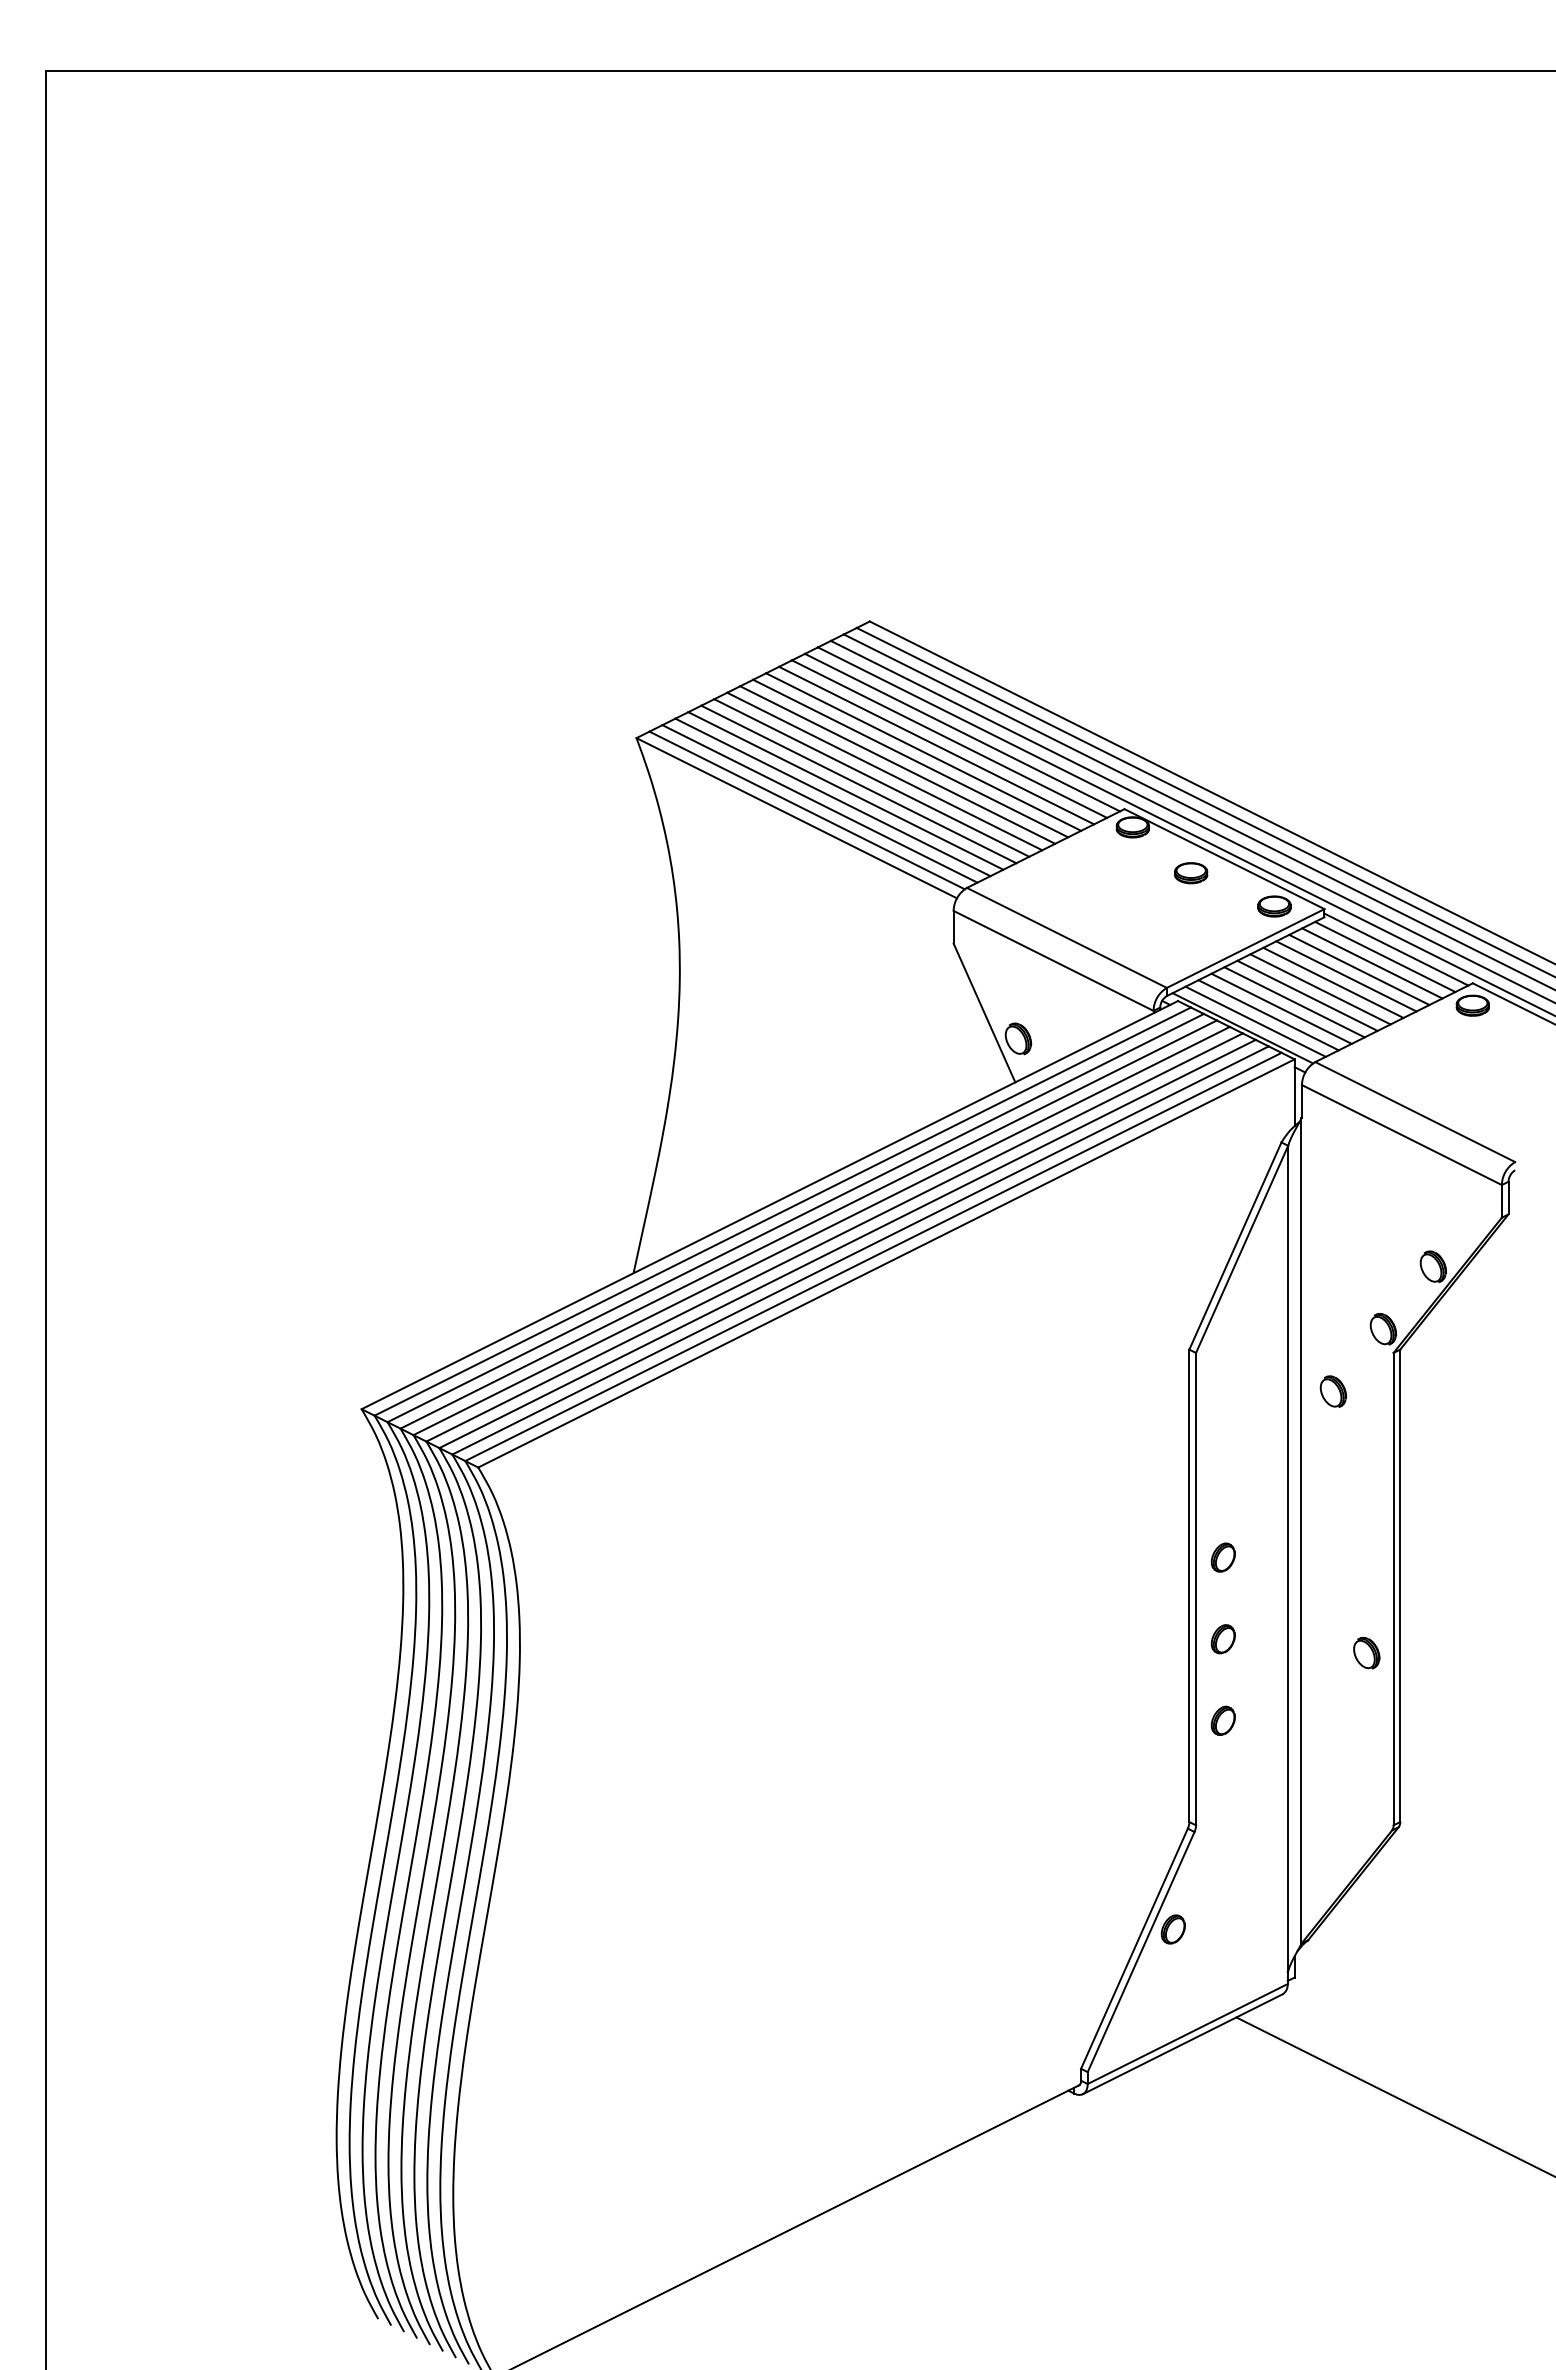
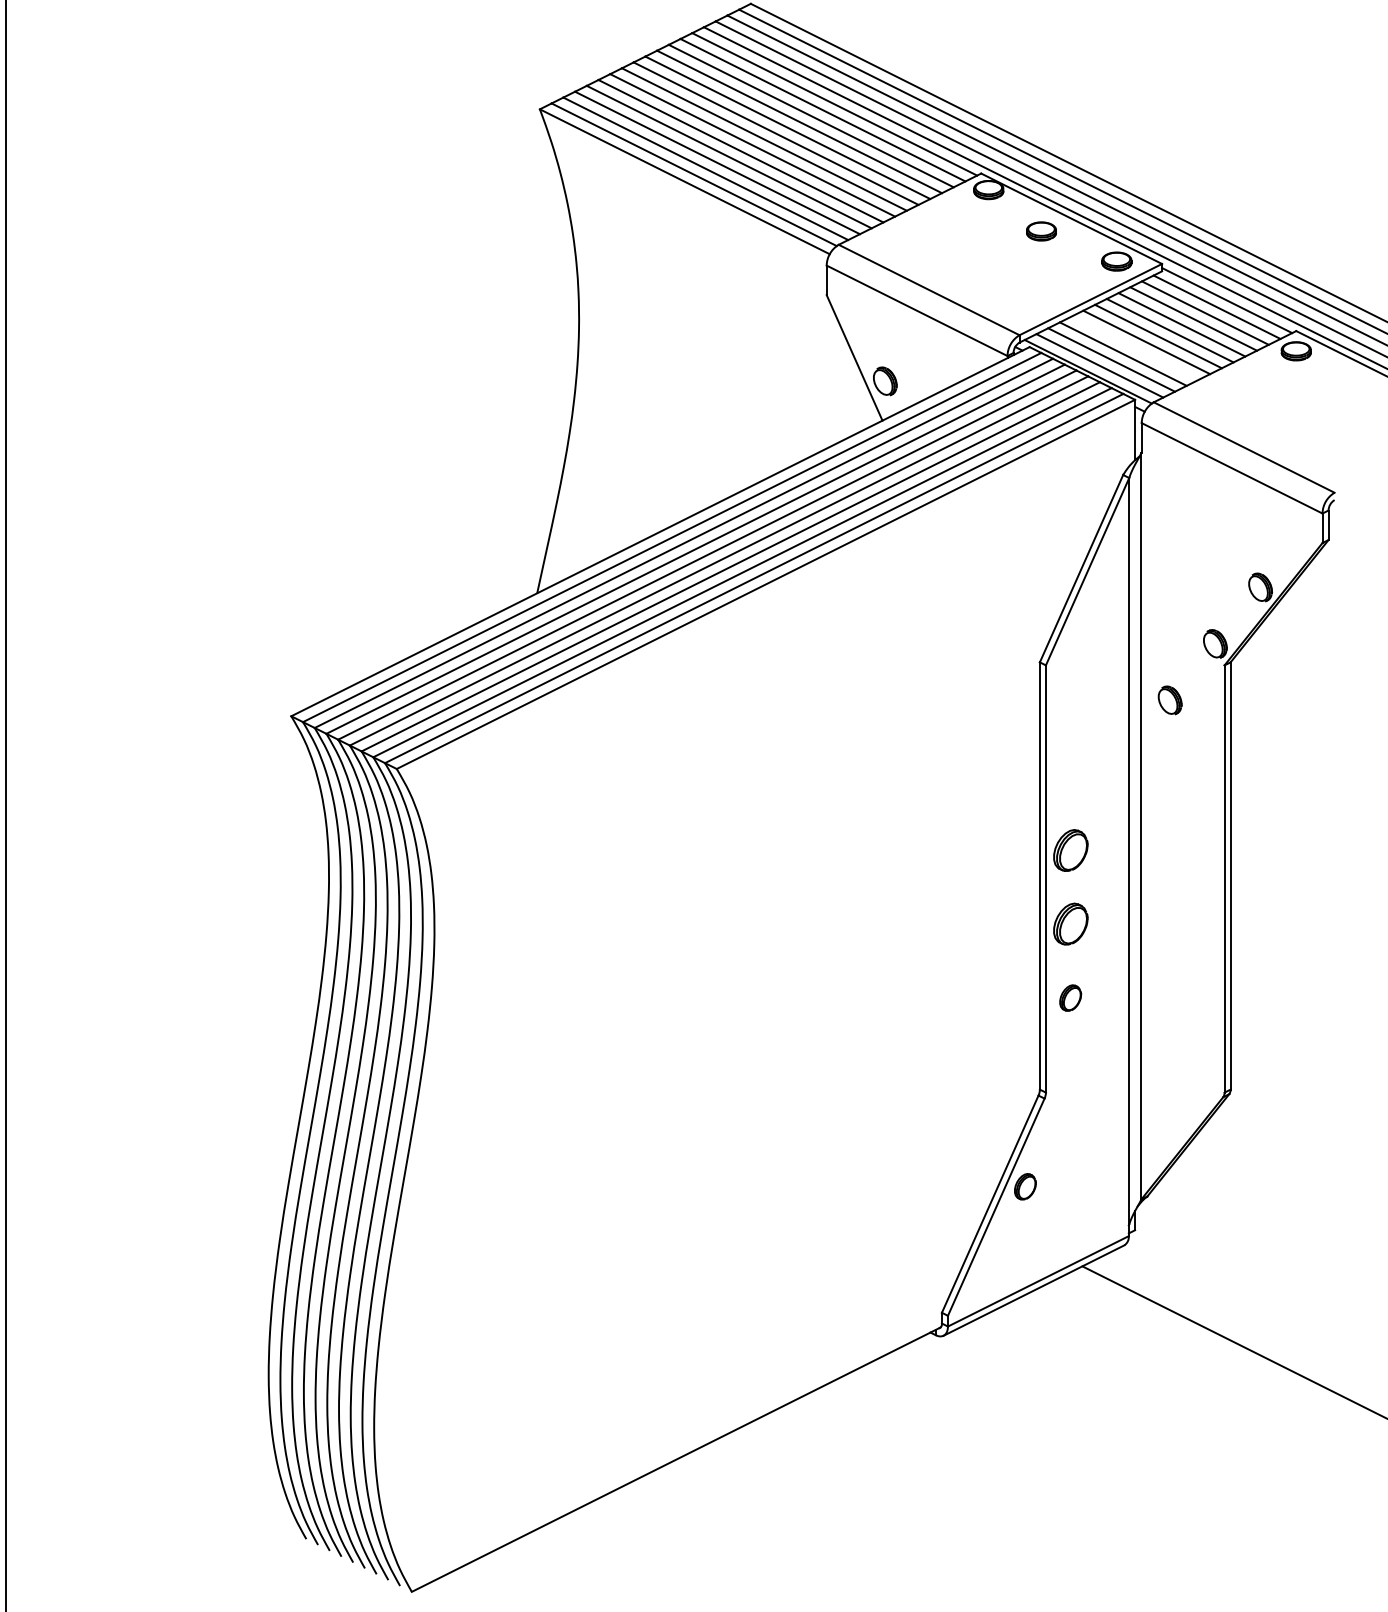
line: (1294, 1002) -> (1134, 348), removed
part: (1222, 1557) -> (1069, 850), size x1.6
part: (1222, 1639) -> (1069, 924), size x1.6
part: (1366, 1652) -> (1200, 936), removed

